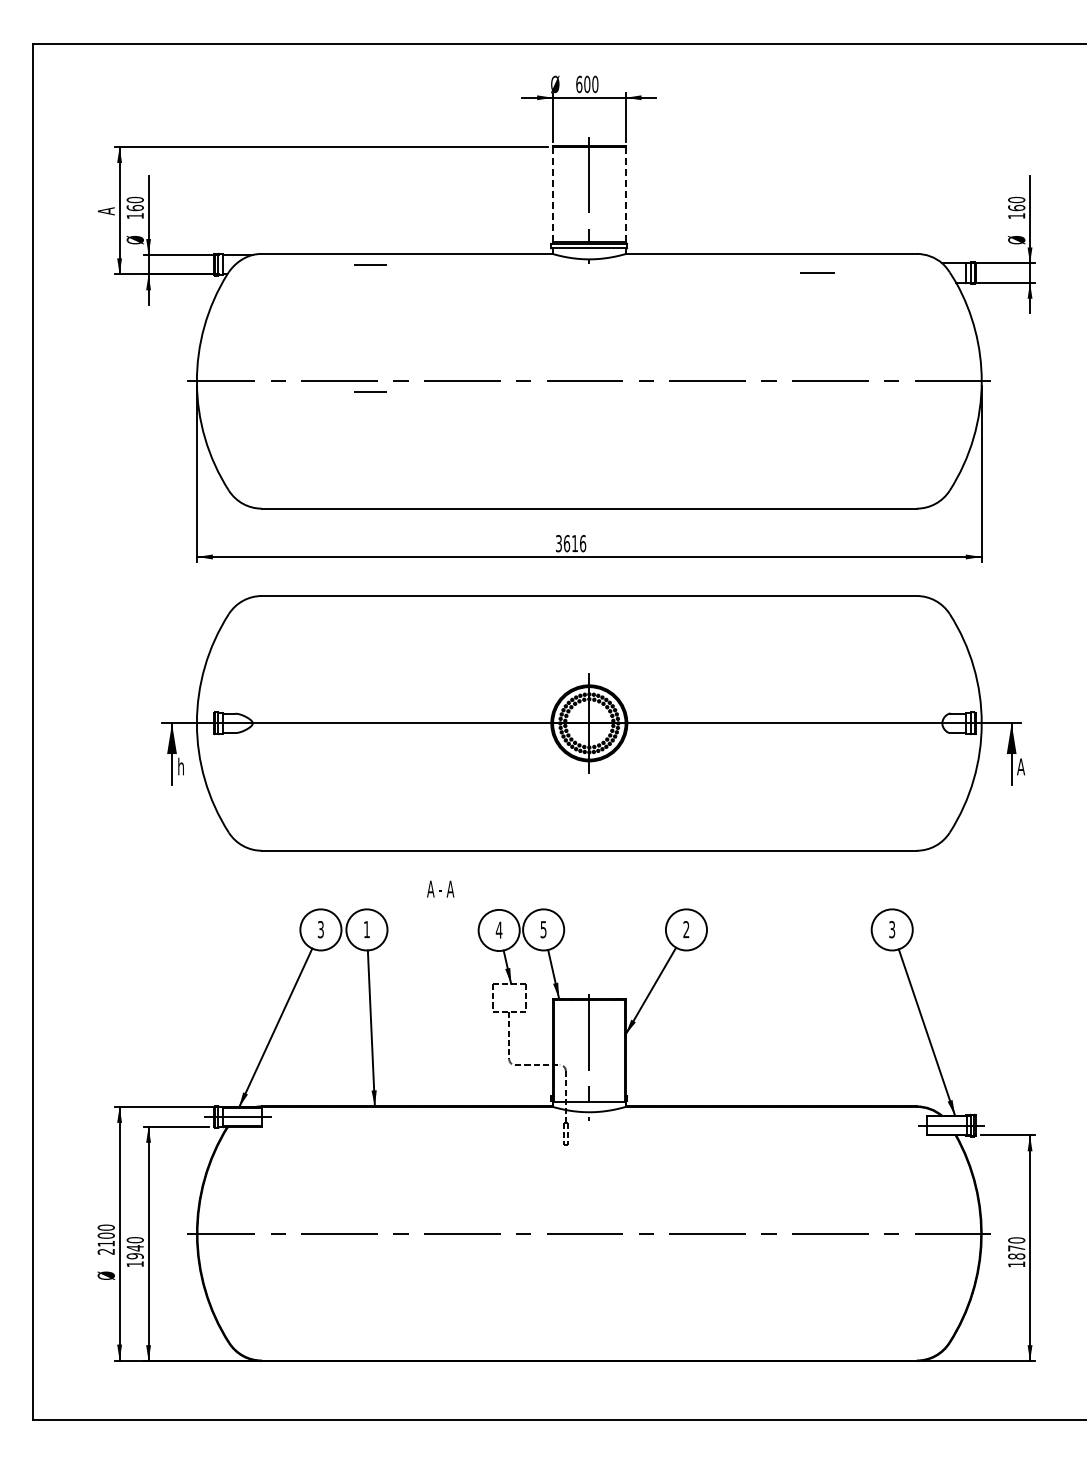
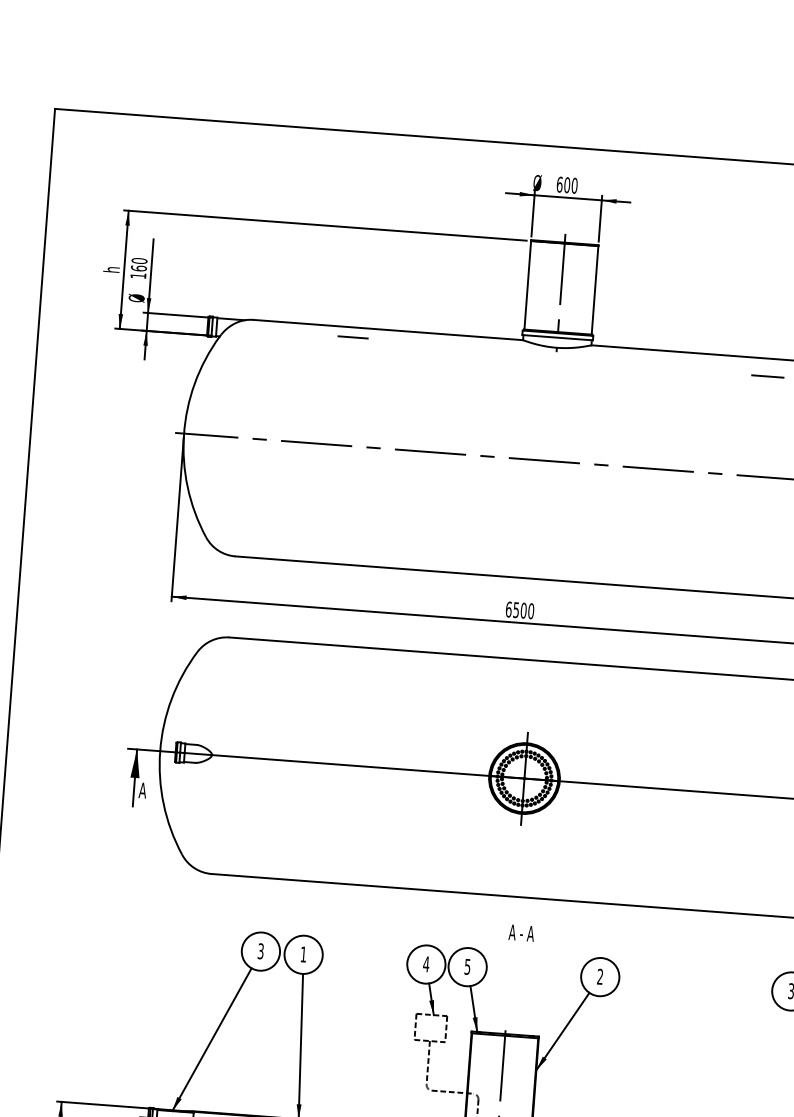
line: (553, 194) -> (528, 285), dashed -> solid
line: (625, 194) -> (595, 290), dashed -> solid
text: (105, 211) -> (111, 269), A -> h
line: (370, 391) -> (344, 455), removed
text: (570, 543) -> (519, 610), 3616 -> 6500
text: (181, 766) -> (142, 790), h -> A
text: (440, 888) -> (521, 932), moved

